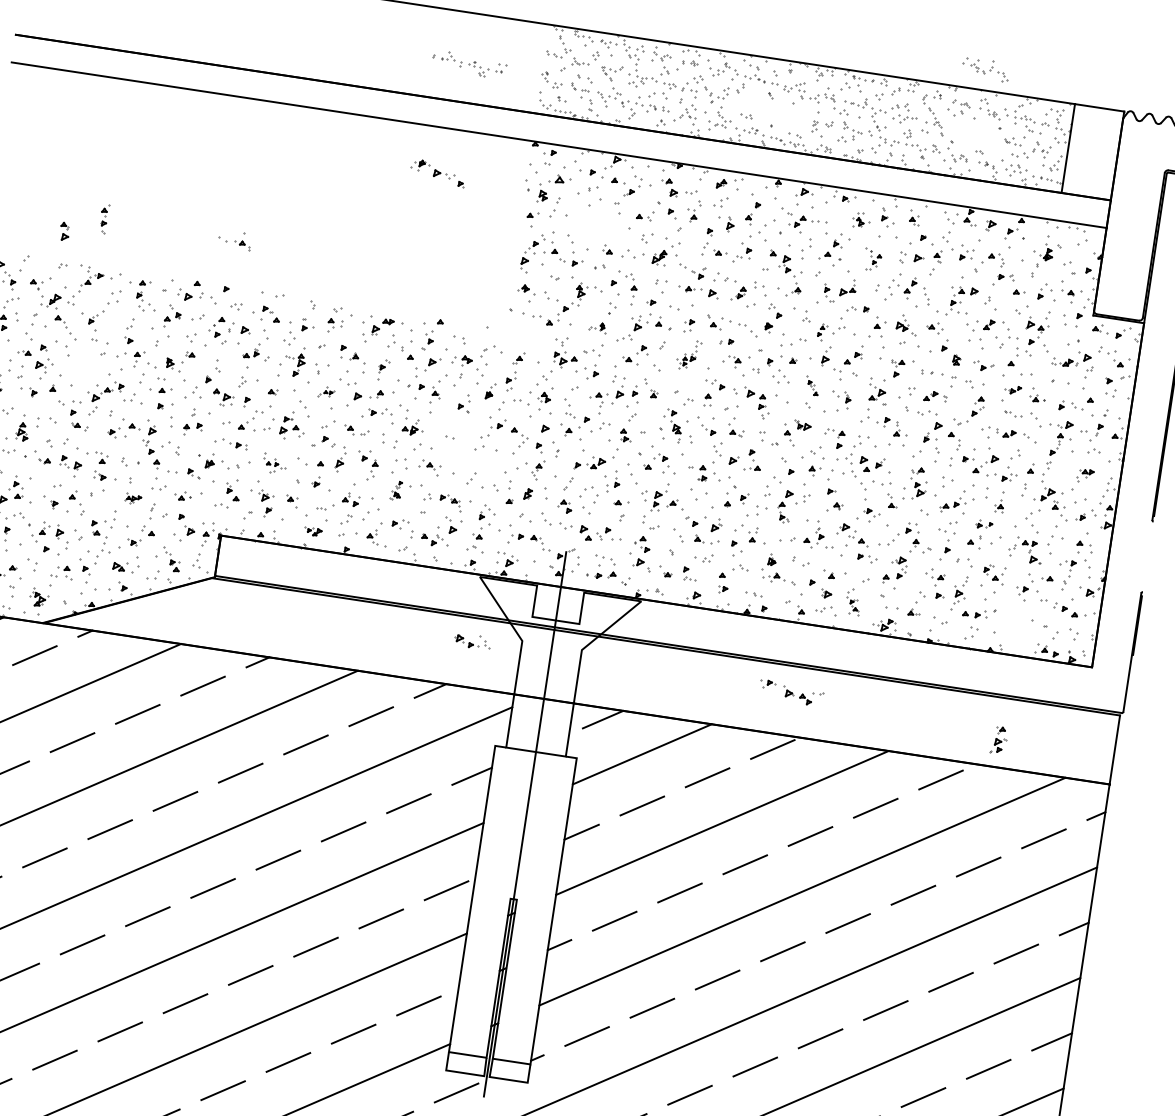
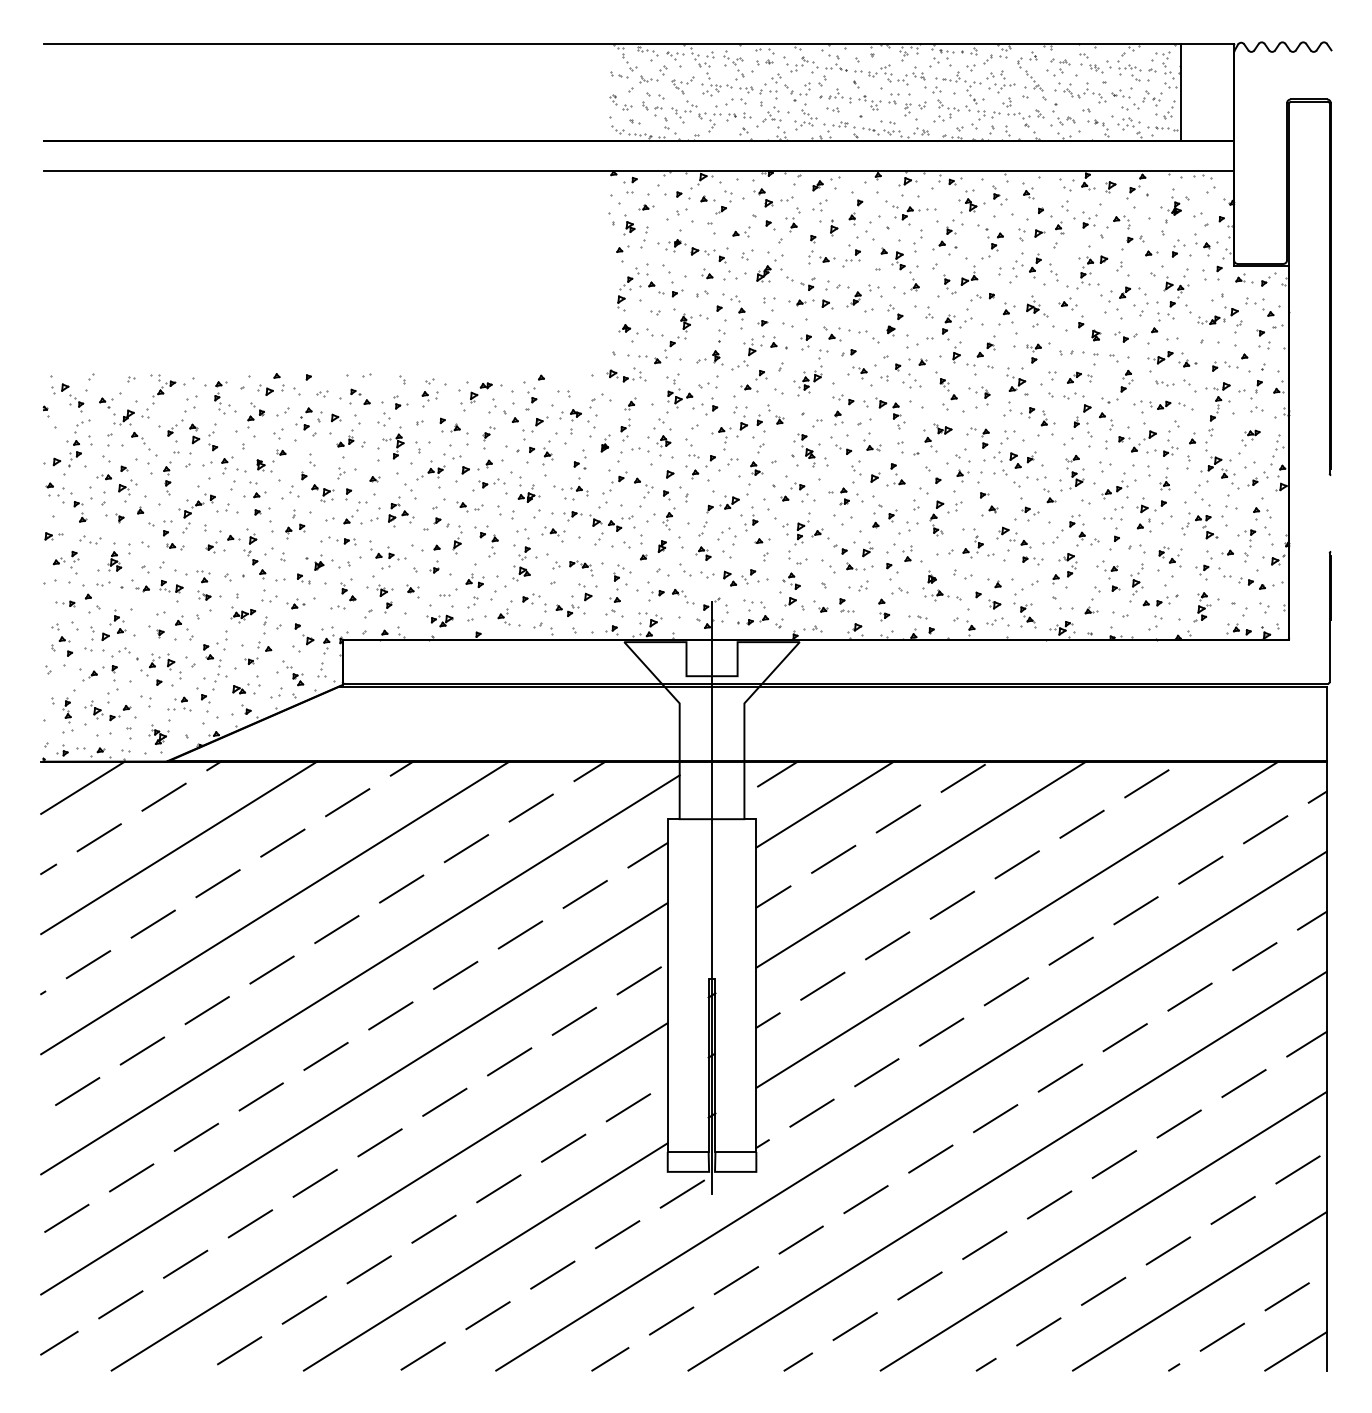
part: (469, 64) -> (859, 99), moved
part: (986, 69) -> (1080, 92), moved
part: (437, 173) -> (695, 251), moved
part: (560, 180) -> (646, 207), size x0.62
part: (104, 219) -> (167, 478), moved
part: (860, 219) -> (971, 201), size x1.43
part: (64, 231) -> (194, 433), moved
part: (234, 239) -> (570, 486), moved
part: (872, 259) -> (990, 241), size x1.43
part: (597, 326) -> (709, 357), size x1.43
part: (822, 332) -> (948, 327), size x1.43
part: (688, 354) -> (810, 372), size x1.43
part: (812, 385) -> (946, 385), size x1.43
part: (1012, 389) -> (1160, 357), size x1.43
part: (325, 392) -> (430, 470), size x1.67
part: (274, 463) -> (387, 554), size x1.43
part: (396, 490) -> (521, 563), size x1.67
part: (133, 498) -> (243, 614), size x1.43
part: (984, 524) -> (1151, 505), size x1.67
part: (312, 531) -> (439, 620), size x1.43
part: (852, 601) -> (1024, 608), size x1.43
part: (472, 641) -> (626, 374), moved
part: (791, 693) -> (598, 521), moved
part: (999, 740) -> (1202, 607), moved

